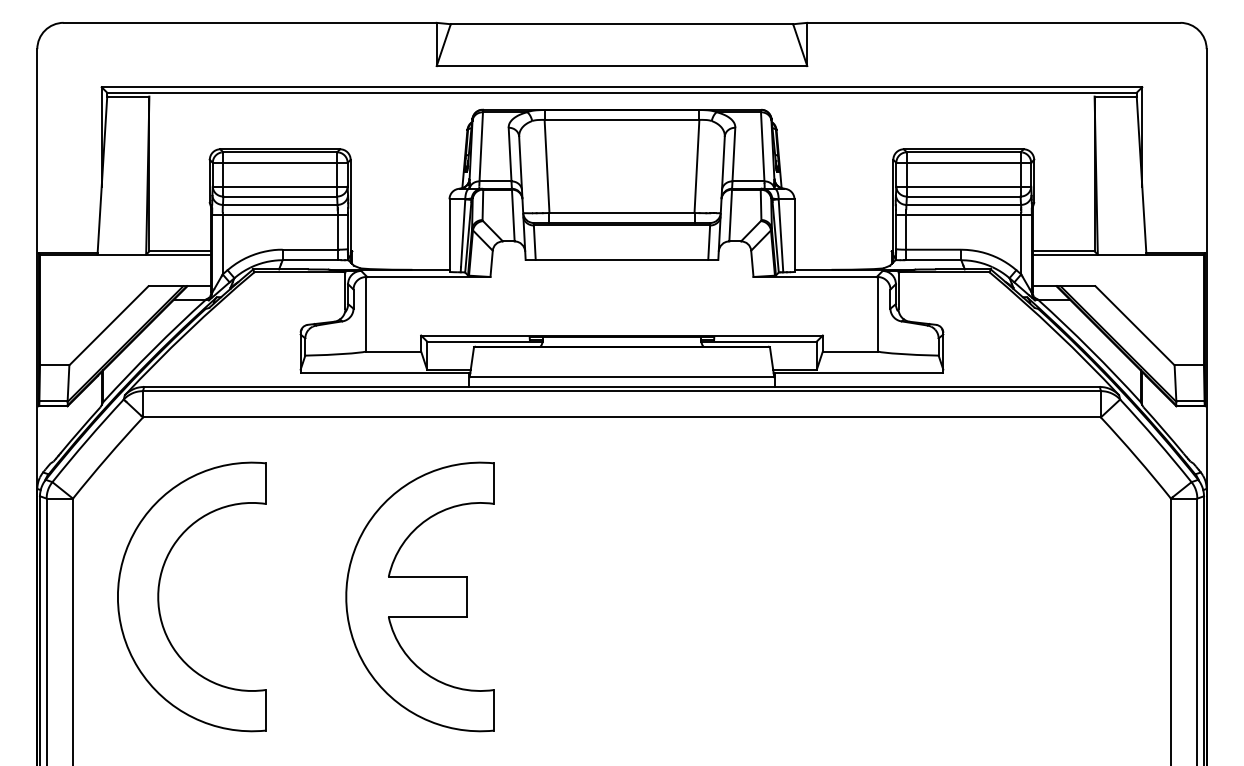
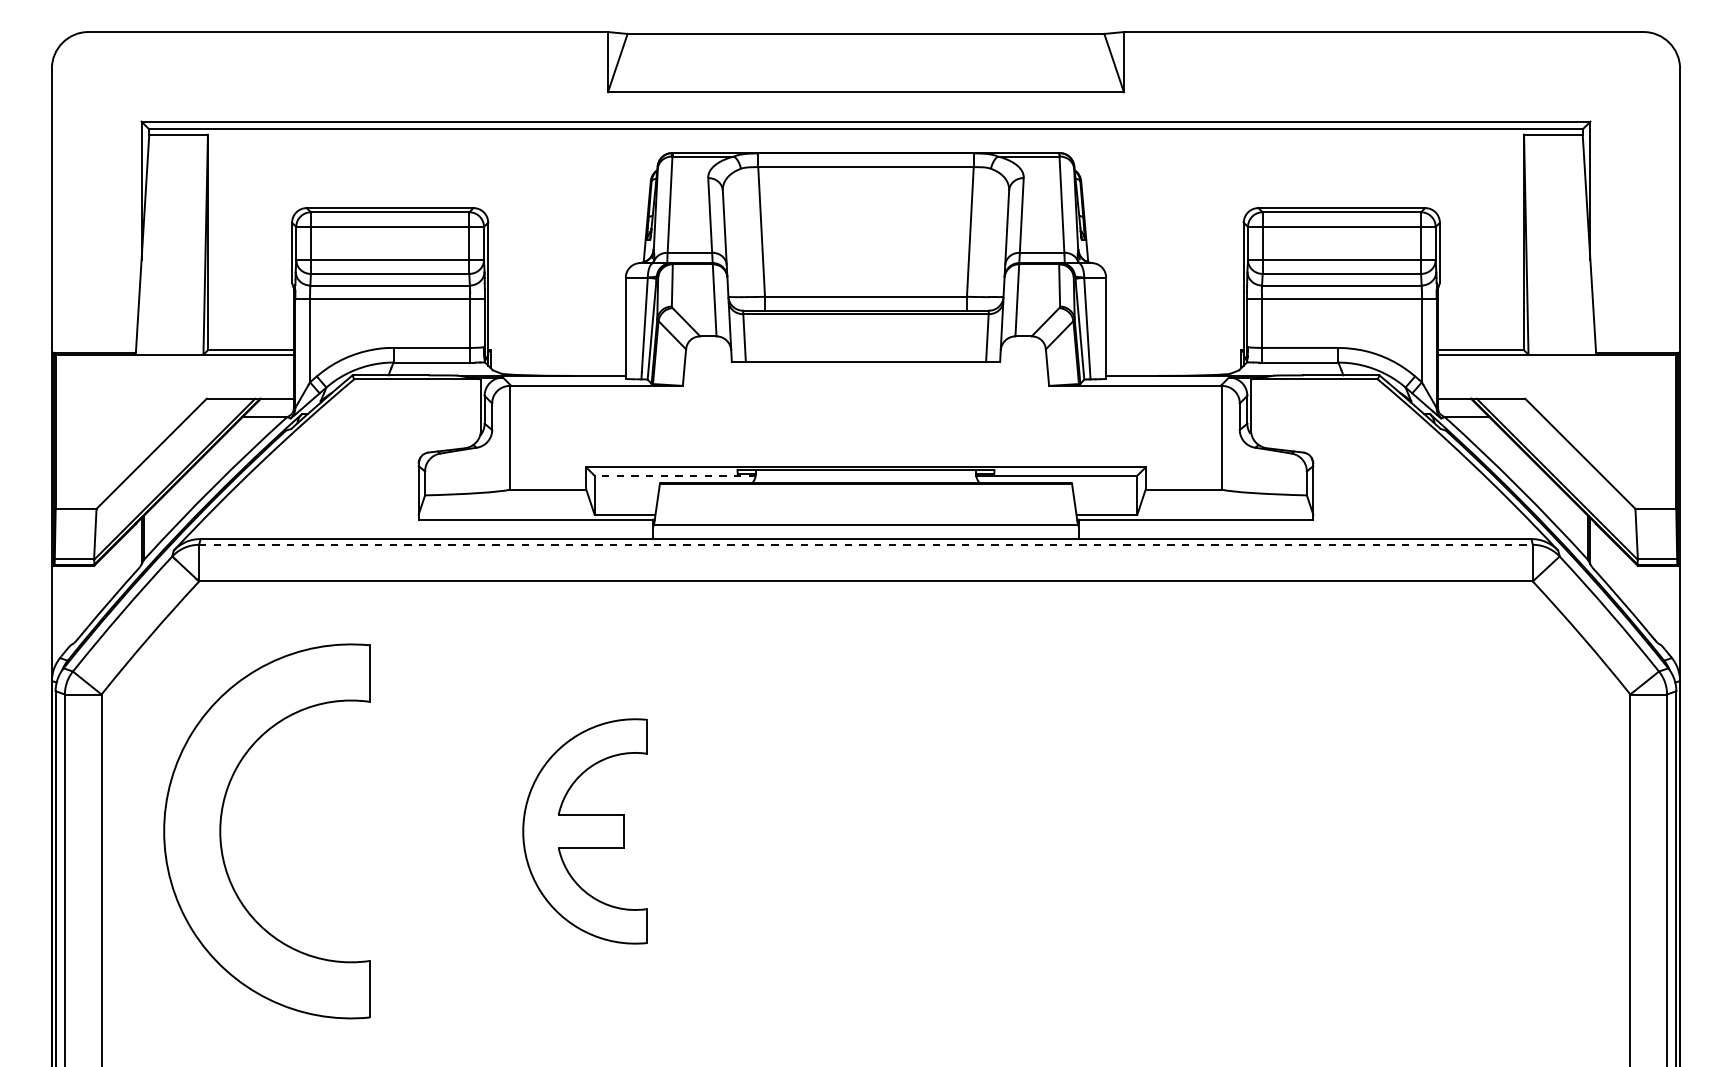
line: (485, 341) -> (675, 475), solid -> dashed
line: (622, 390) -> (866, 544), solid -> dashed
part: (419, 597) -> (584, 831), size x0.6

